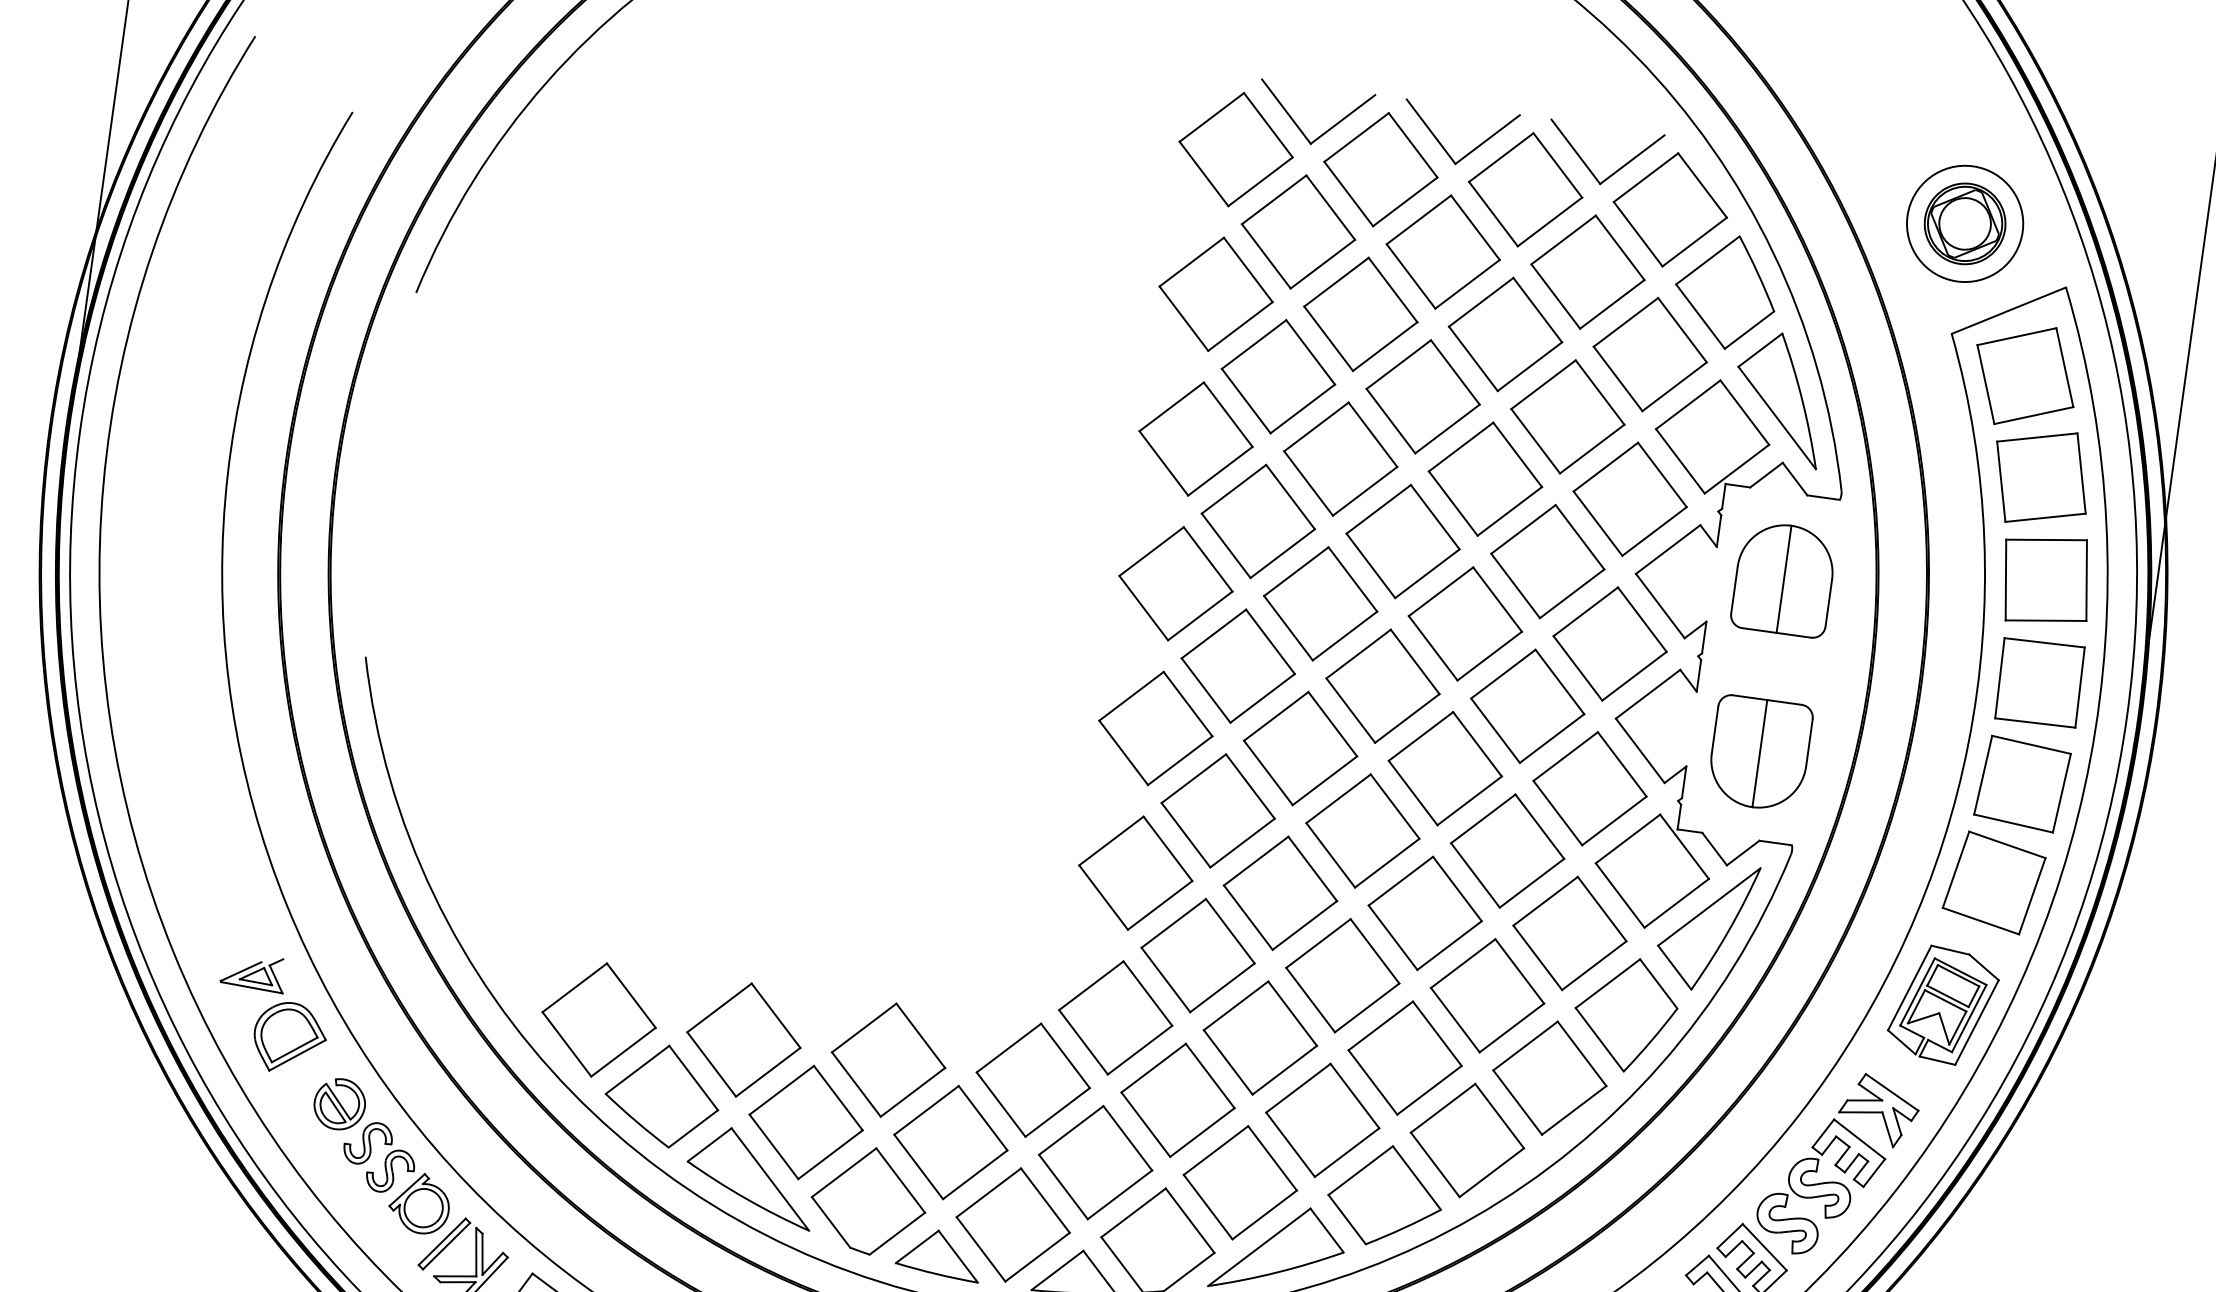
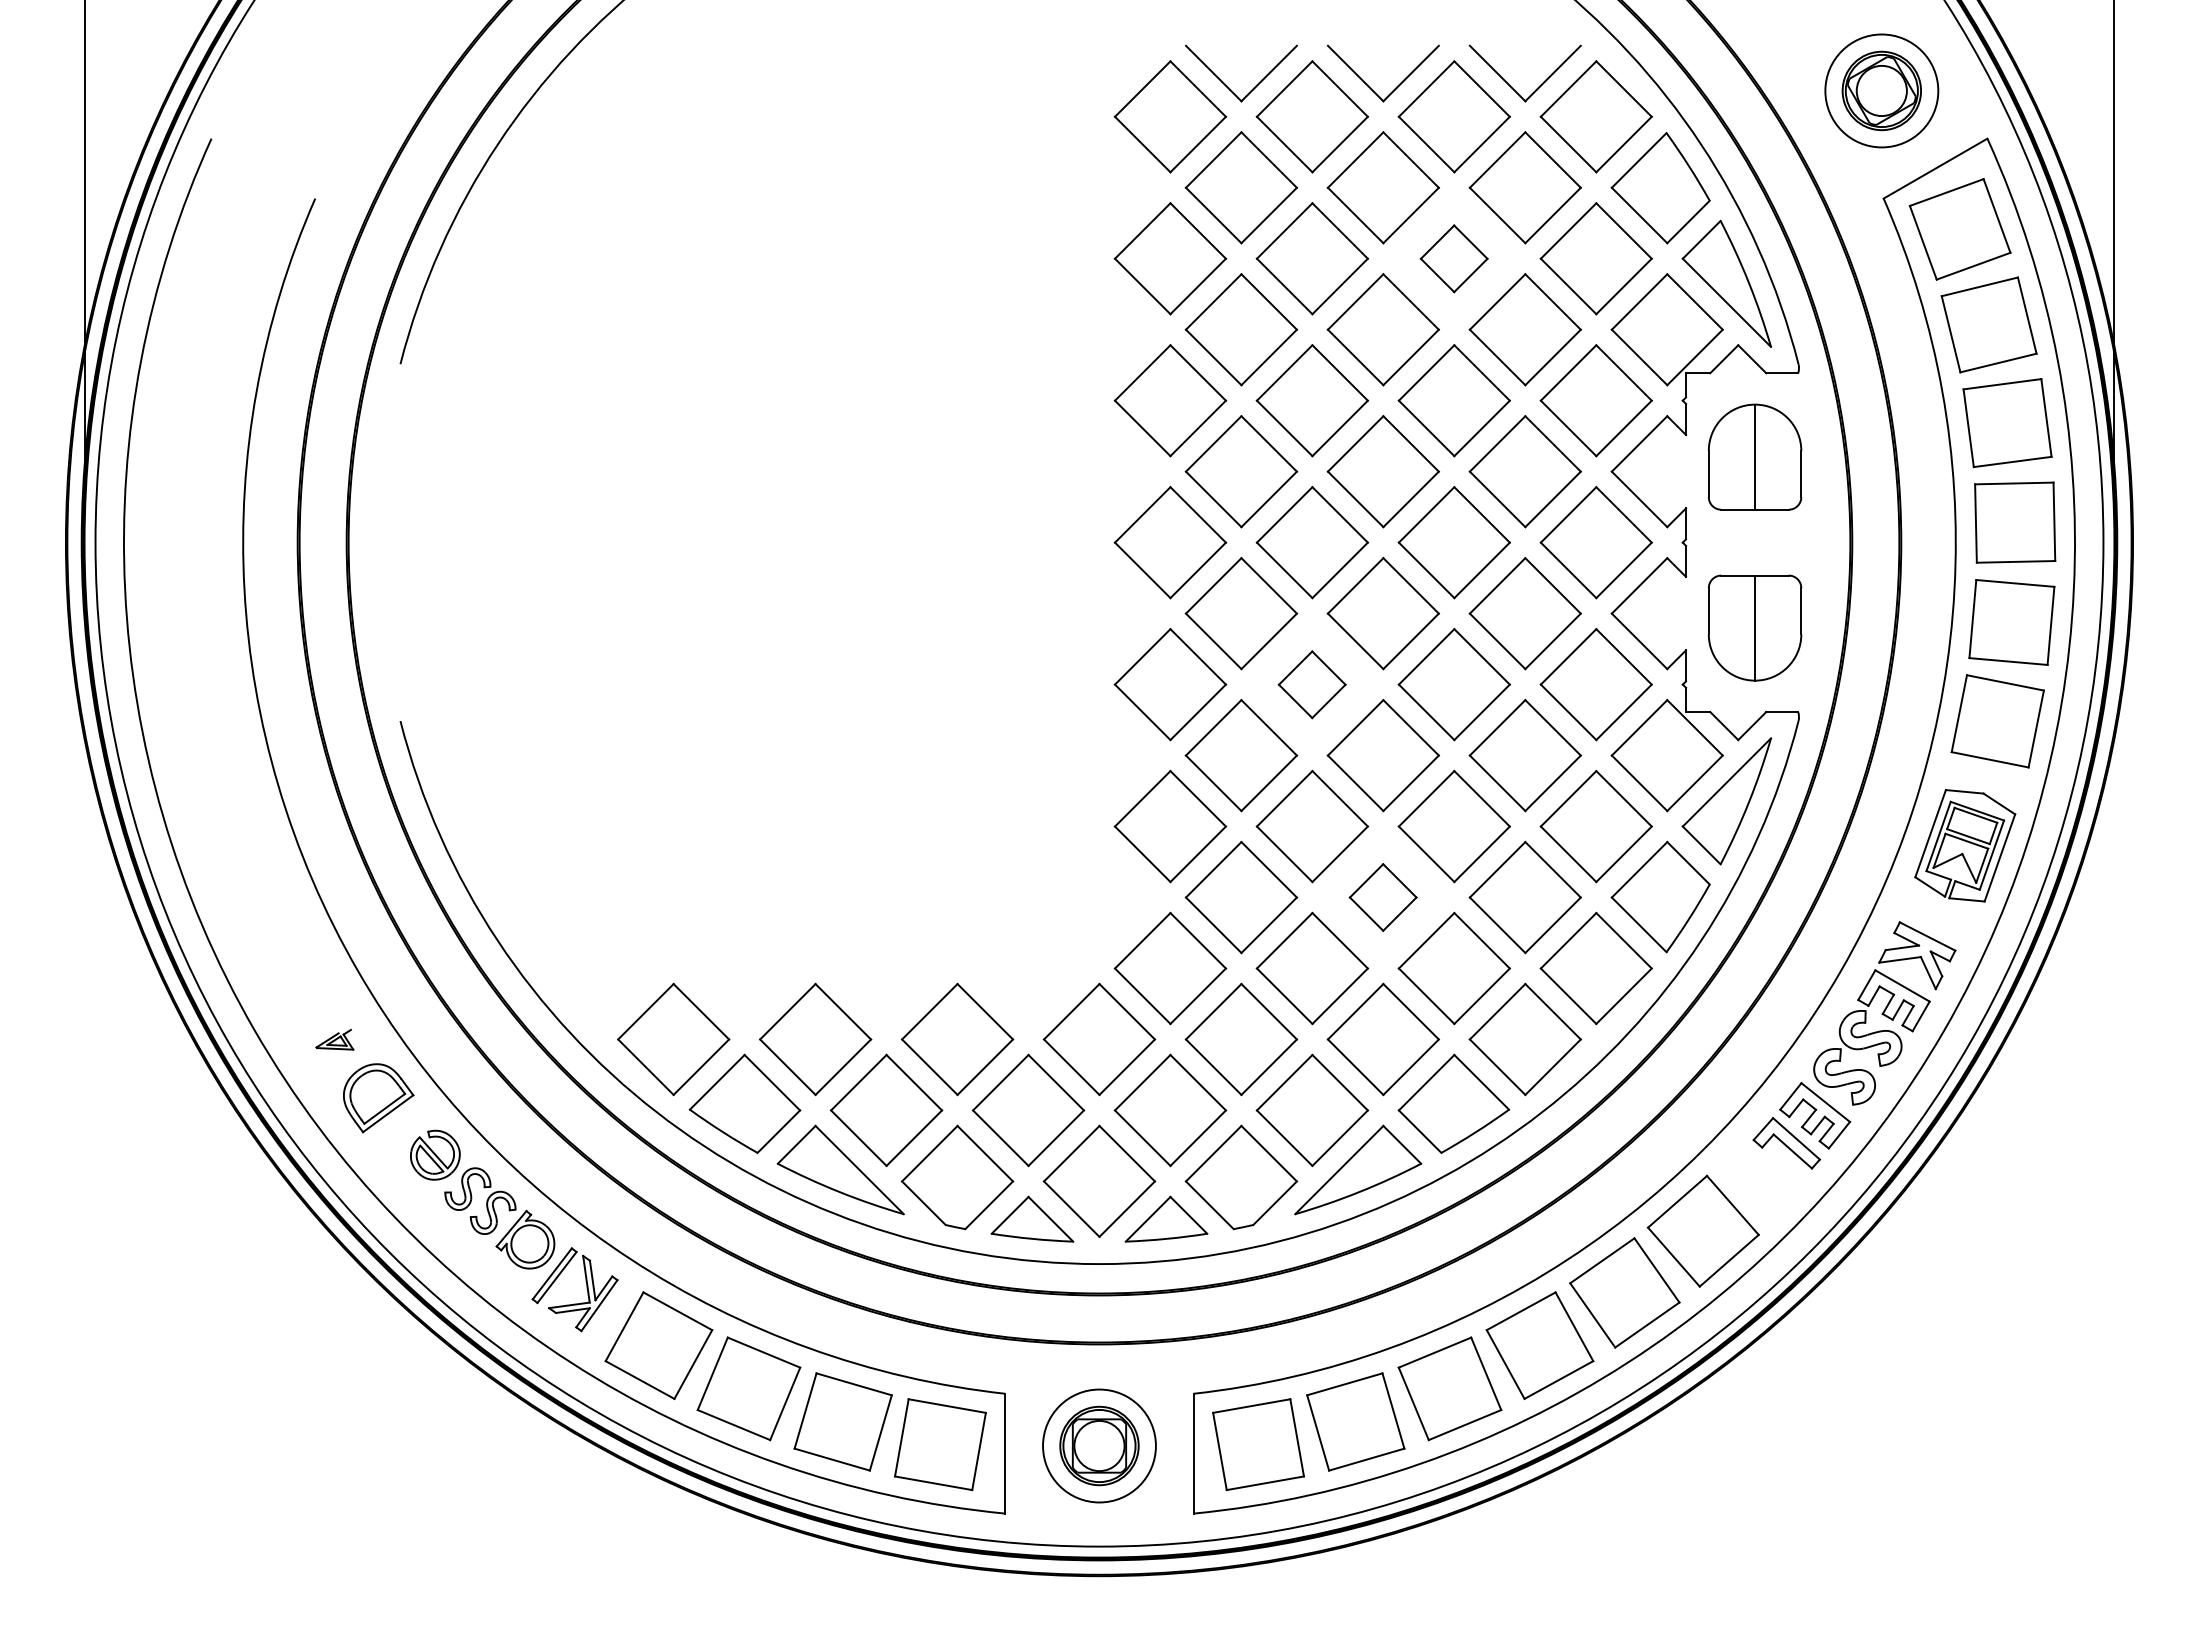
part: (1504, 334) -> (1453, 258), size x0.6
part: (1299, 748) -> (1311, 684), size x0.6
part: (253, 972) -> (334, 1039), size x0.6
part: (1341, 975) -> (1382, 897), size x0.6

